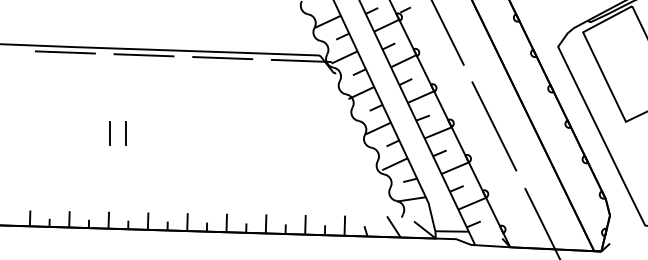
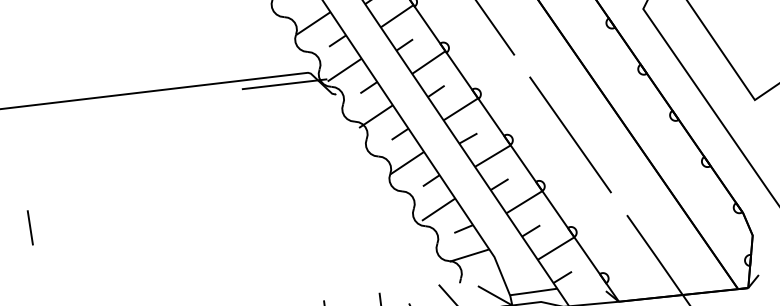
line: (143, 55) -> (61, 110), removed
line: (222, 58) -> (172, 97), removed
line: (125, 133) -> (52, 224), removed

